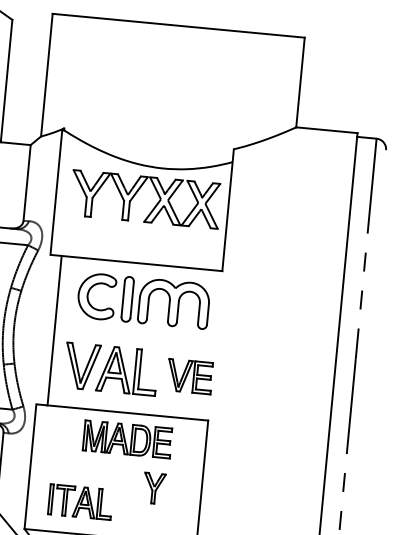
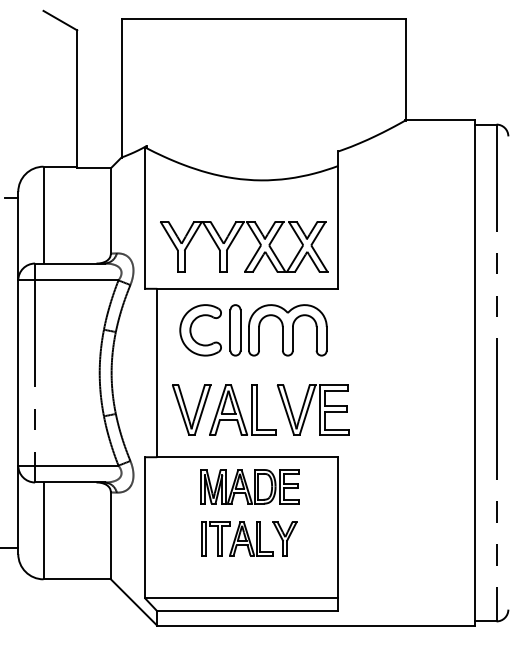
part: (138, 191) -> (235, 238), moved
part: (189, 376) -> (312, 409), size x1.43
part: (80, 501) -> (237, 538), moved

